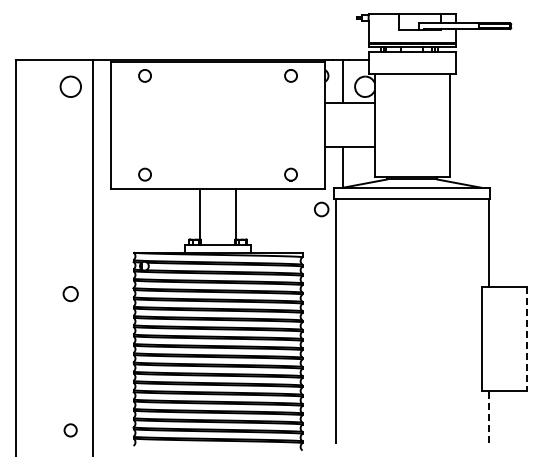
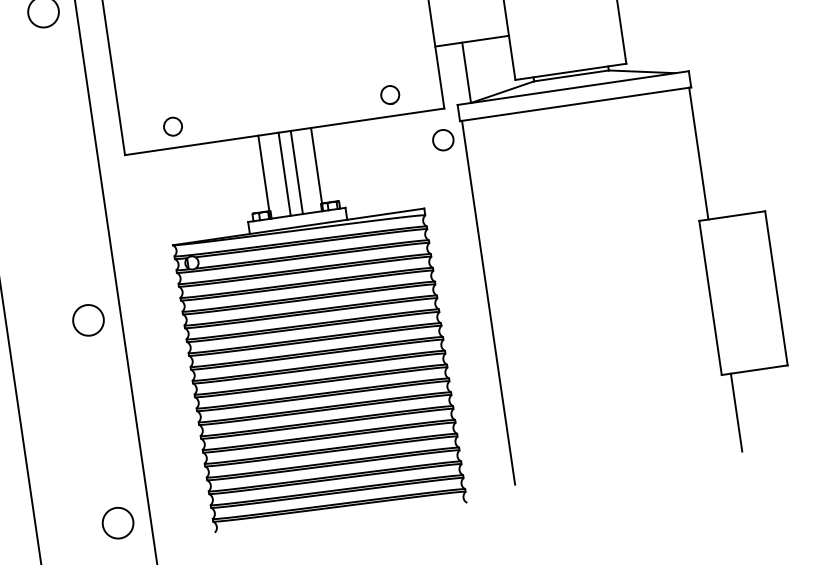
line: (213, 216) -> (283, 174), added
line: (222, 216) -> (297, 172), added
circle: (70, 293) -> (87, 319), size x1.43
line: (526, 339) -> (776, 289), dashed -> solid
line: (488, 416) -> (736, 411), dashed -> solid
circle: (70, 430) -> (117, 523), size x1.67

